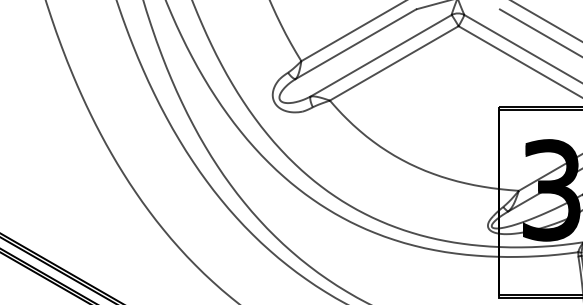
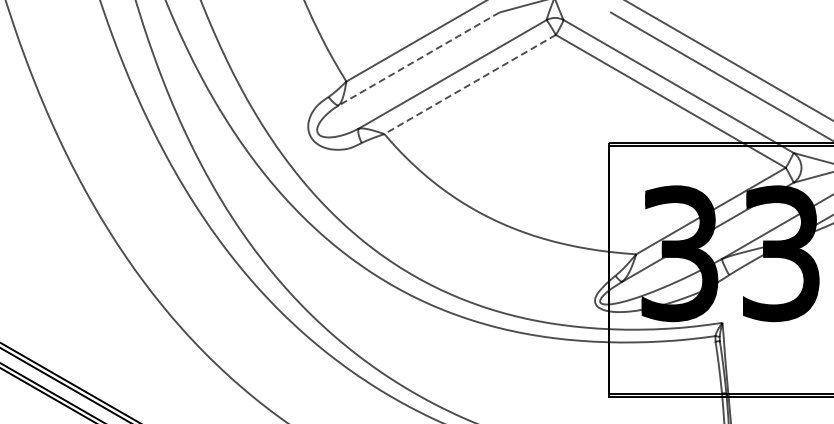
line: (356, 44) -> (419, 59), solid -> dashed
line: (393, 63) -> (469, 84), solid -> dashed

